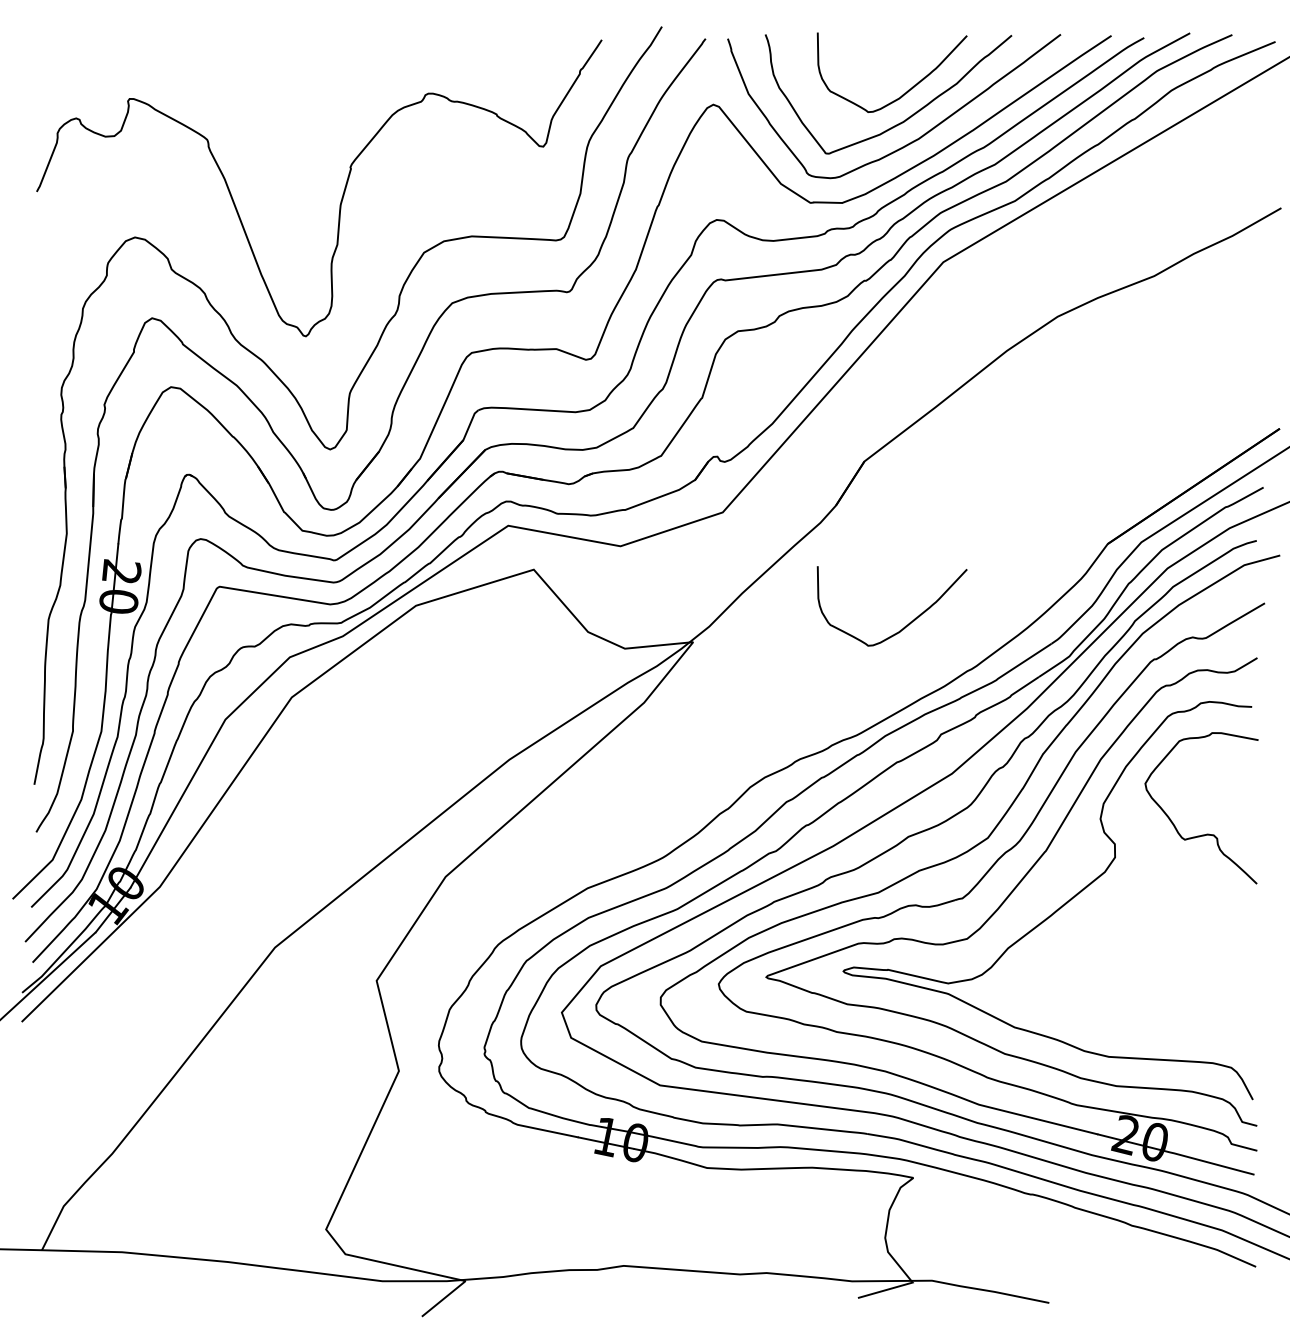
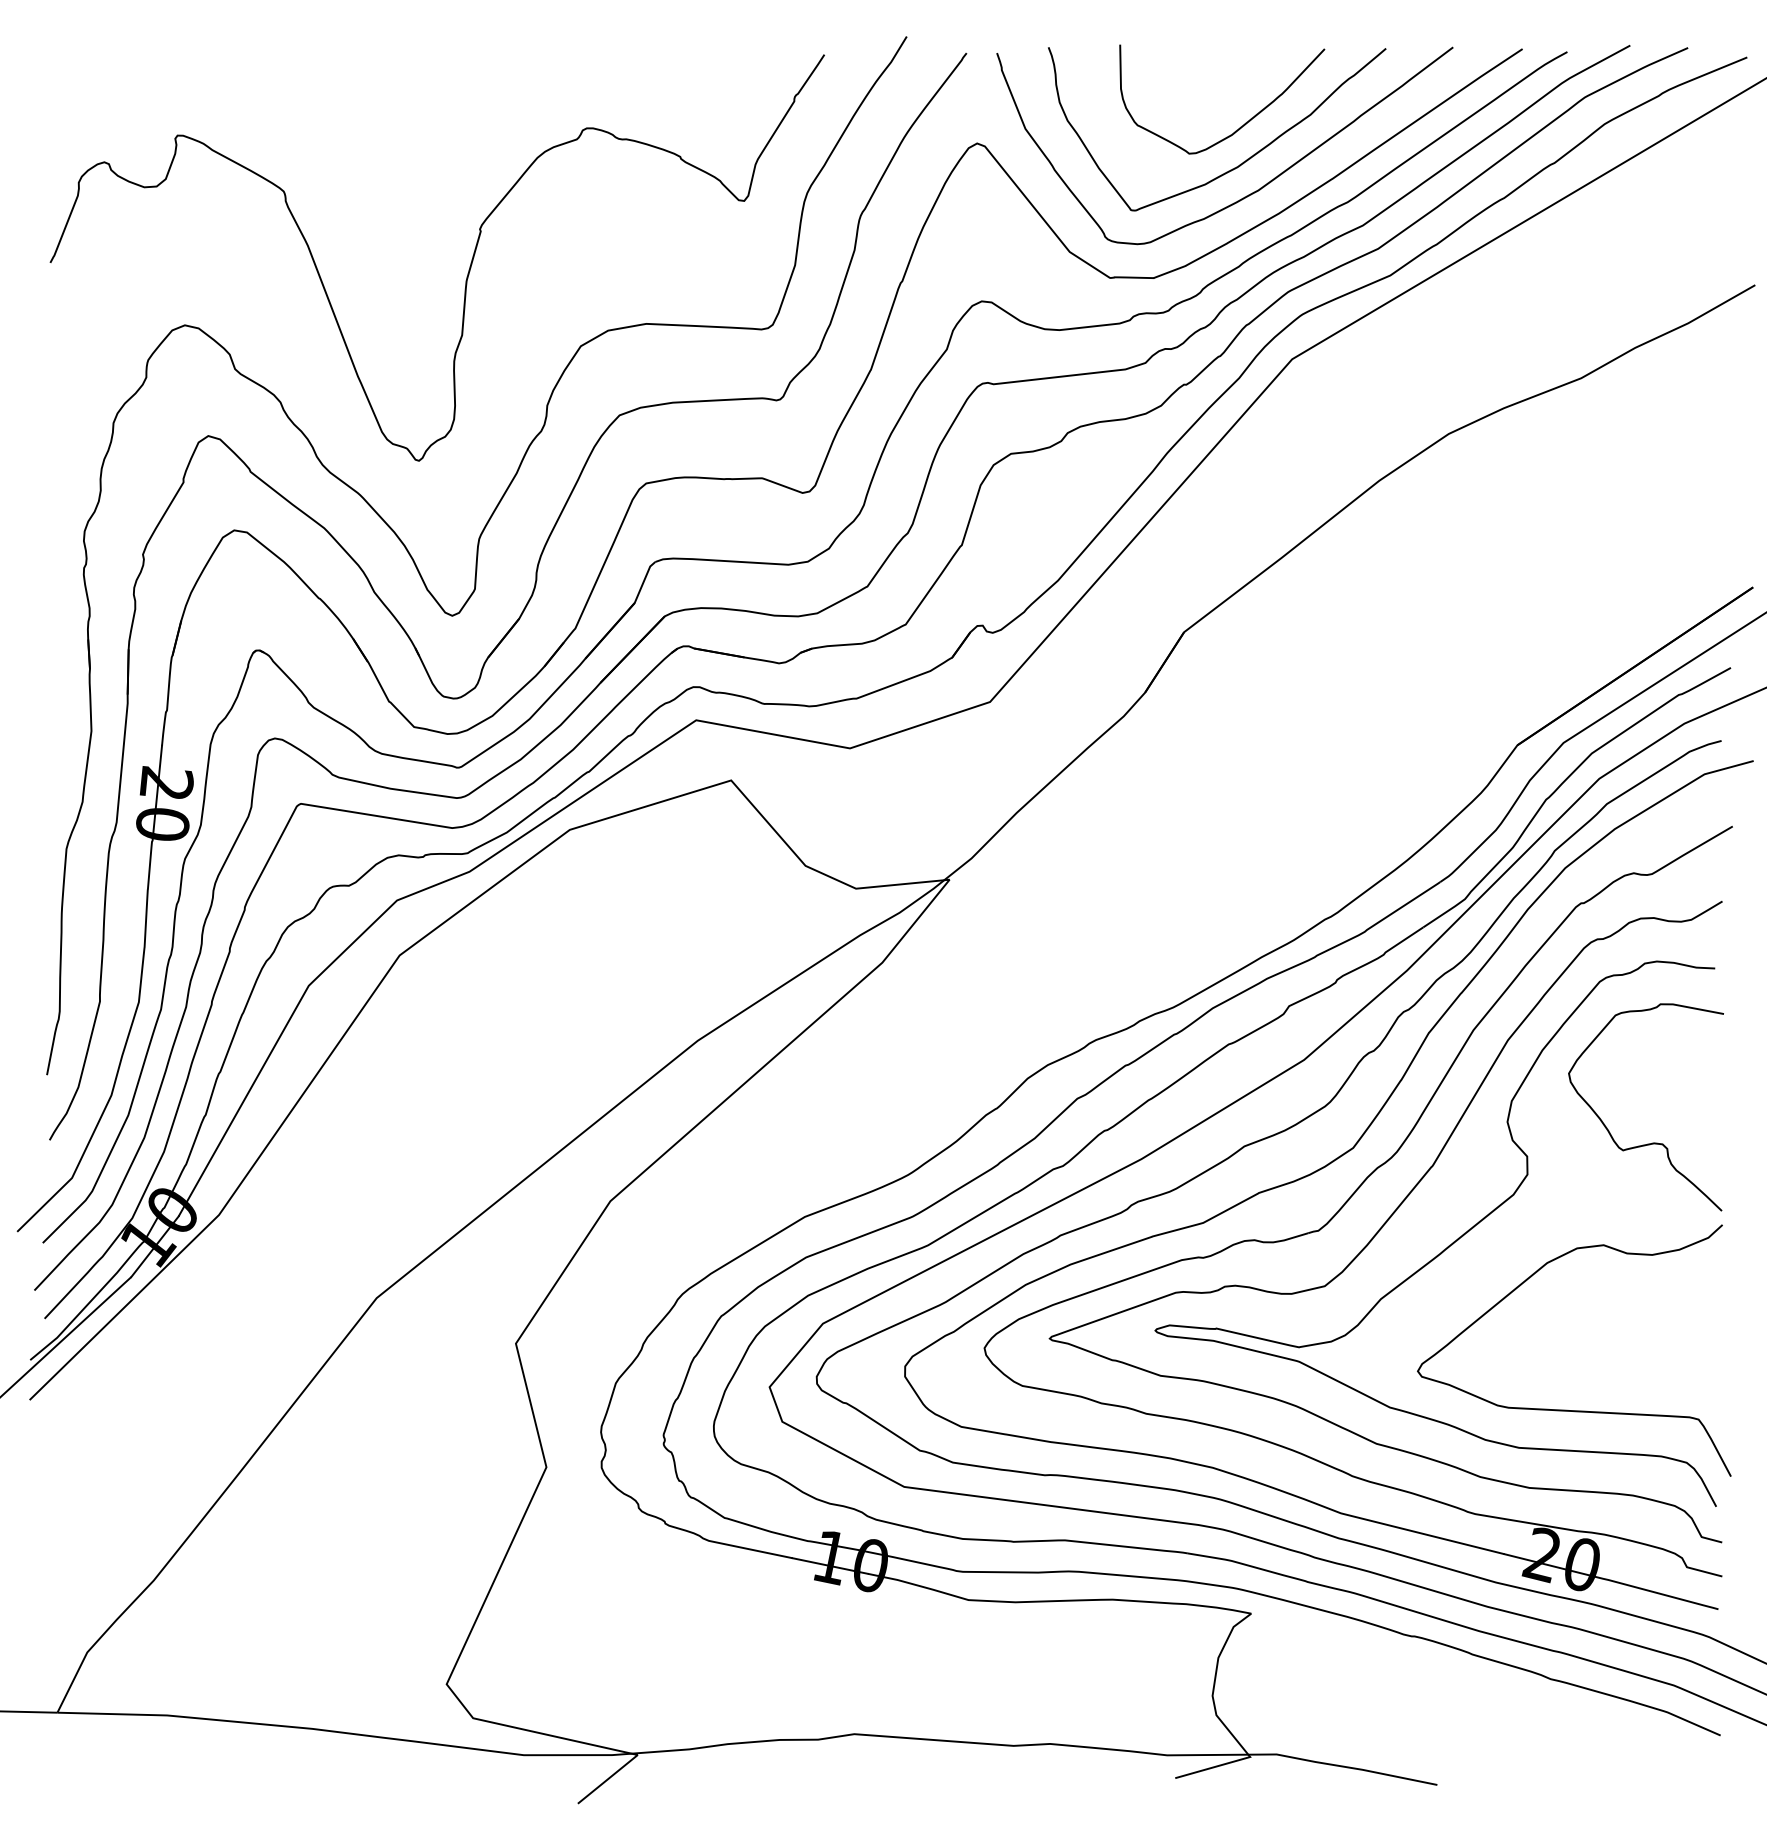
curve: (905, 625) -> (1240, 857), removed
curve: (1144, 1028) -> (1567, 1409), added

